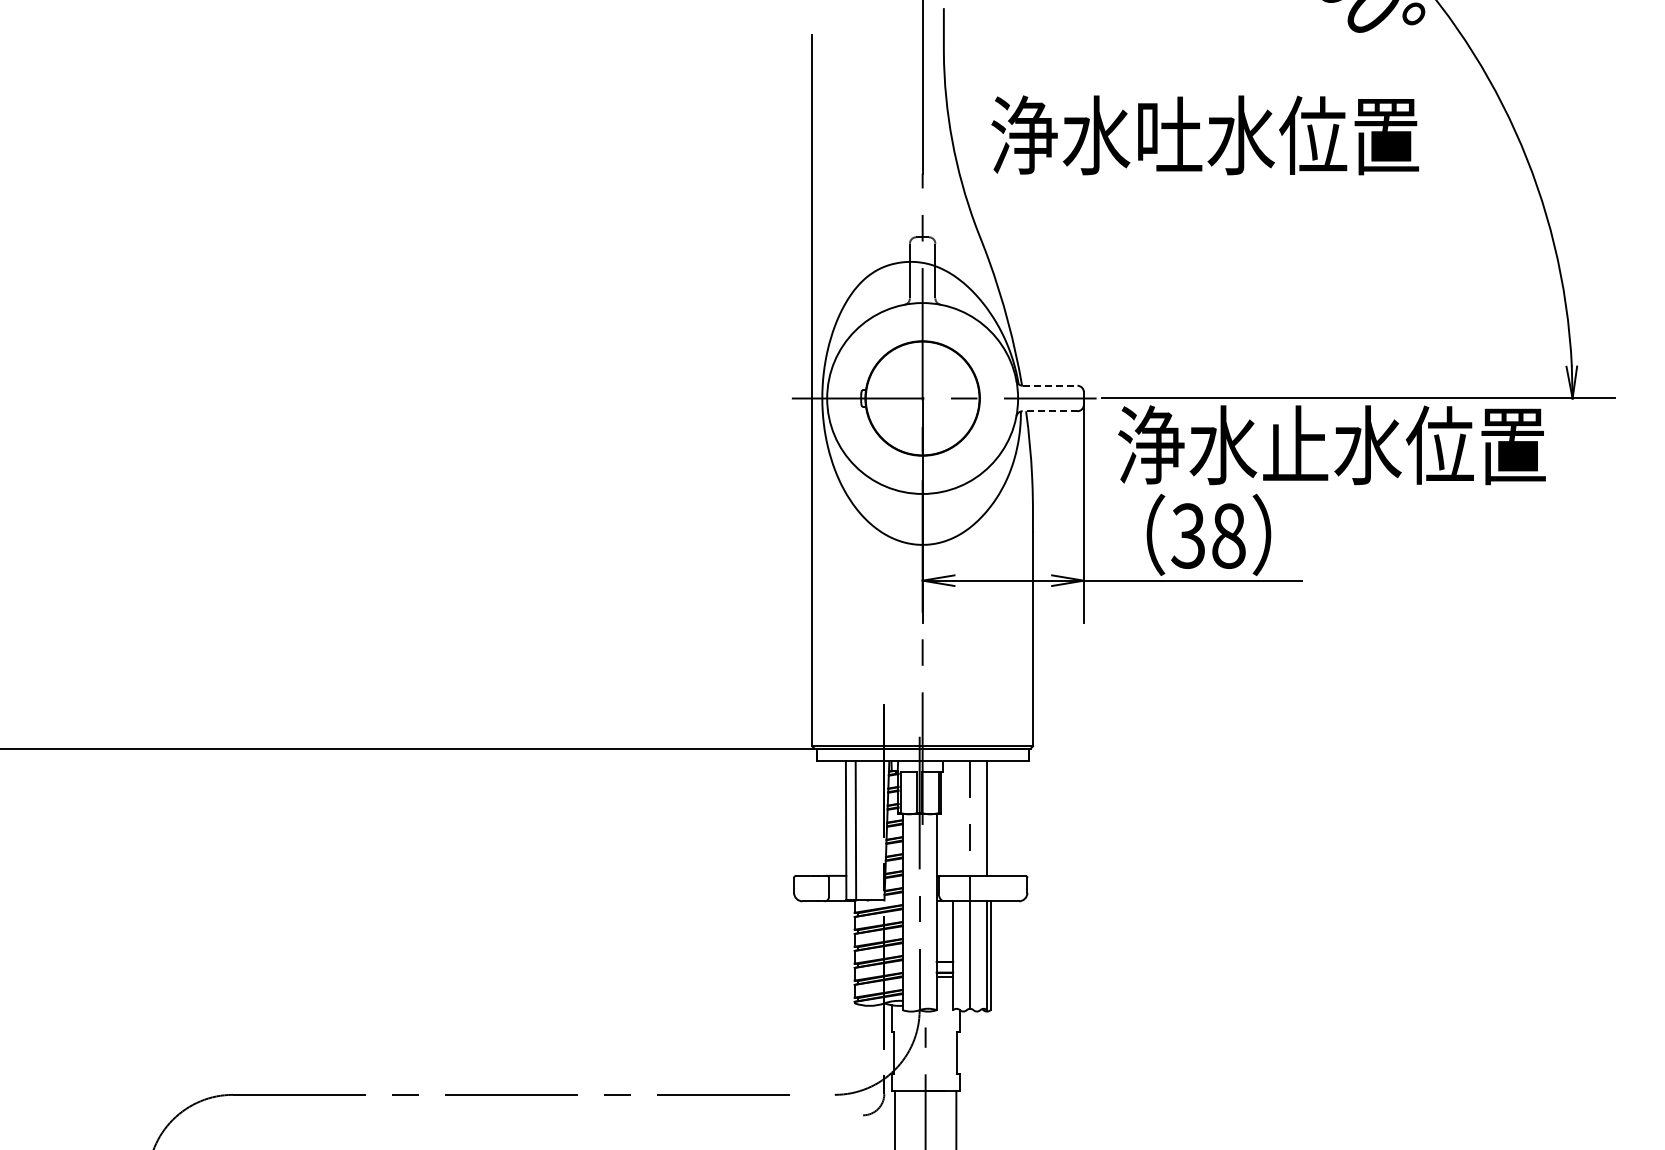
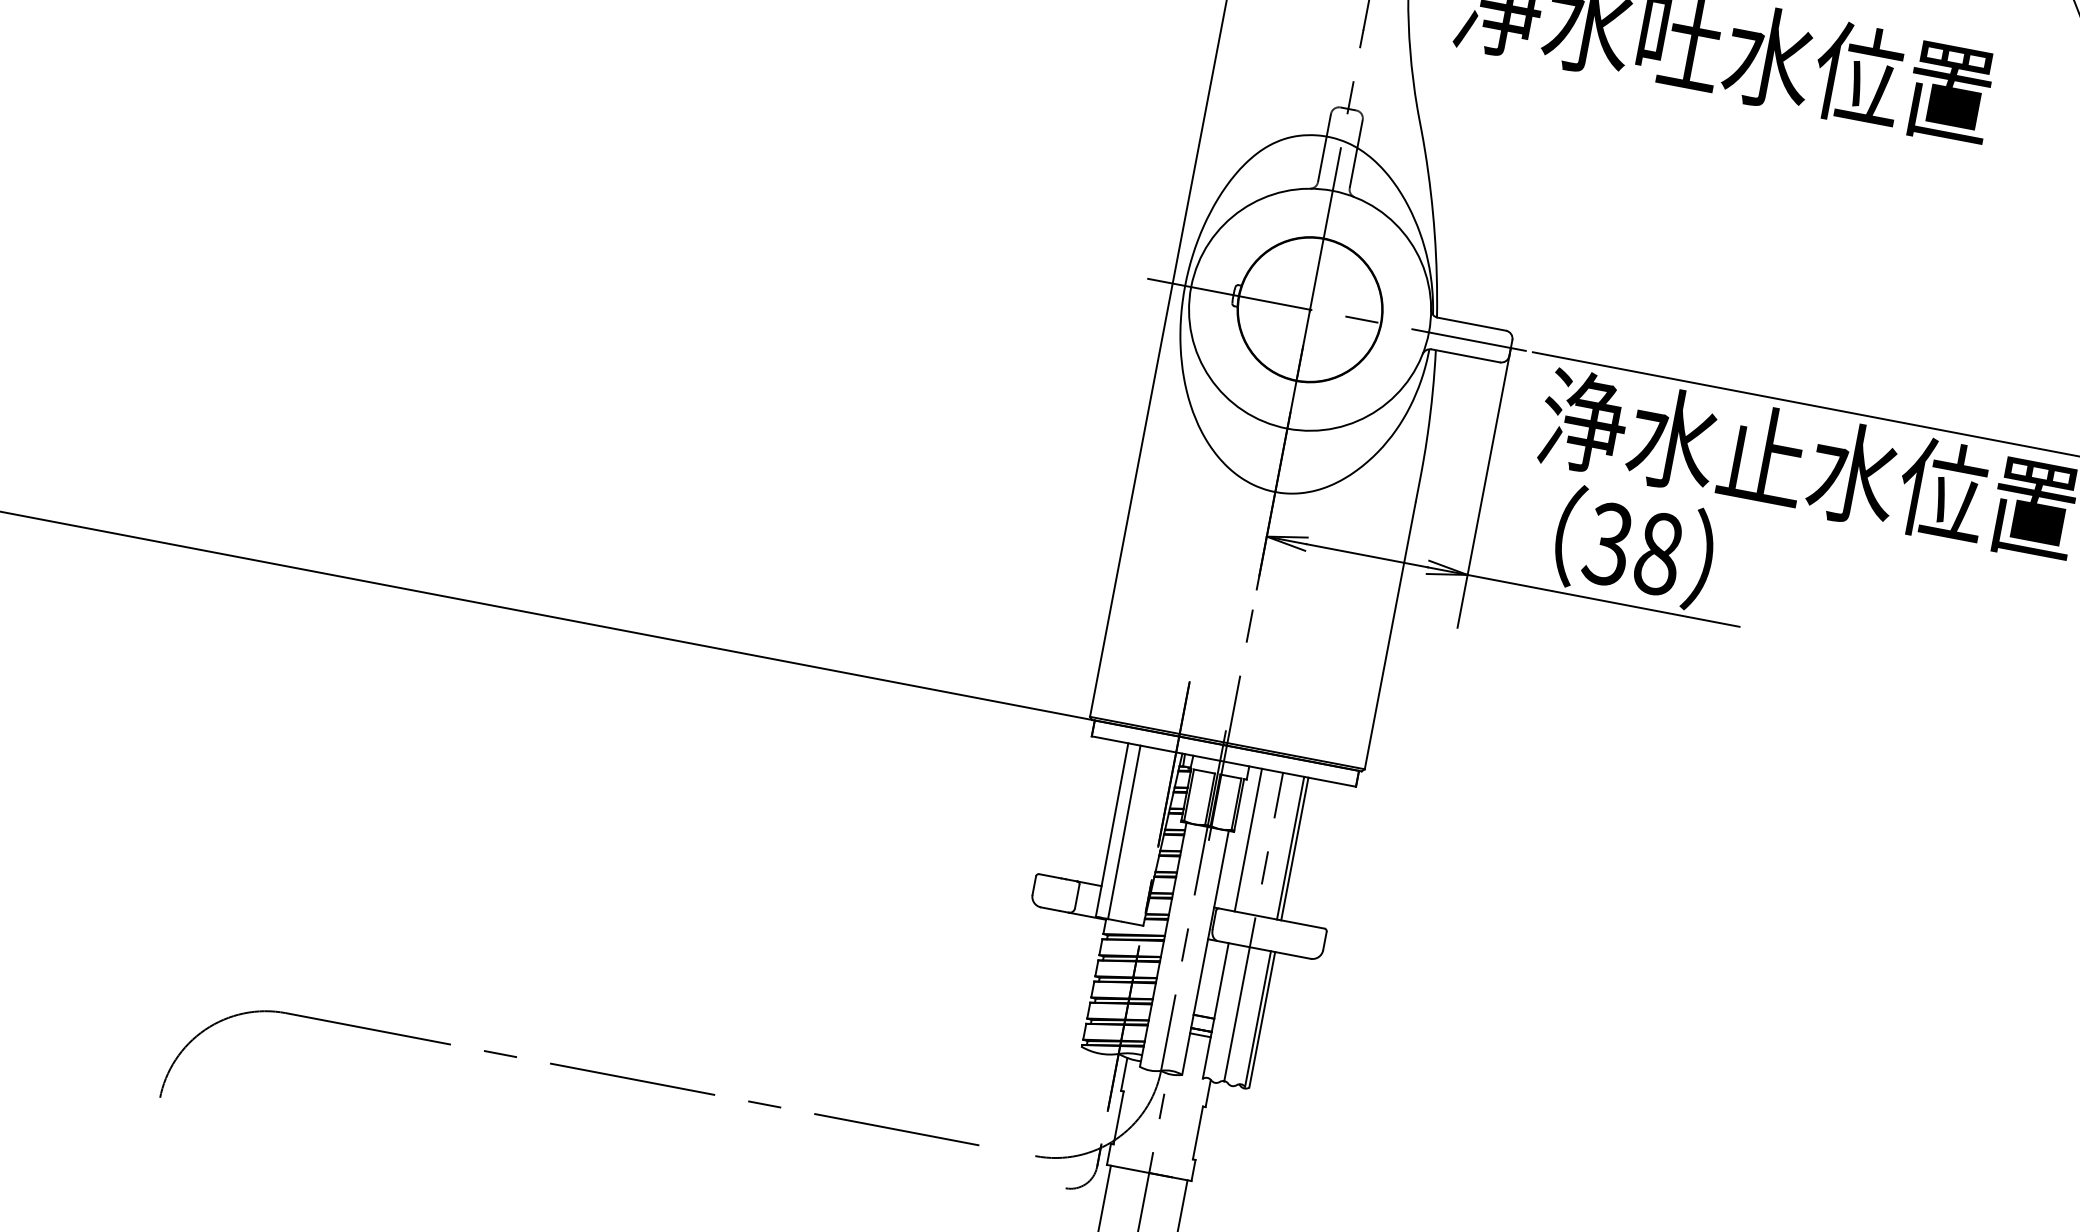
line: (1050, 385) -> (1472, 323), dashed -> solid
line: (1049, 411) -> (1464, 356), dashed -> solid
line: (953, 818) -> (1248, 840), added
line: (990, 818) -> (1294, 848), added

